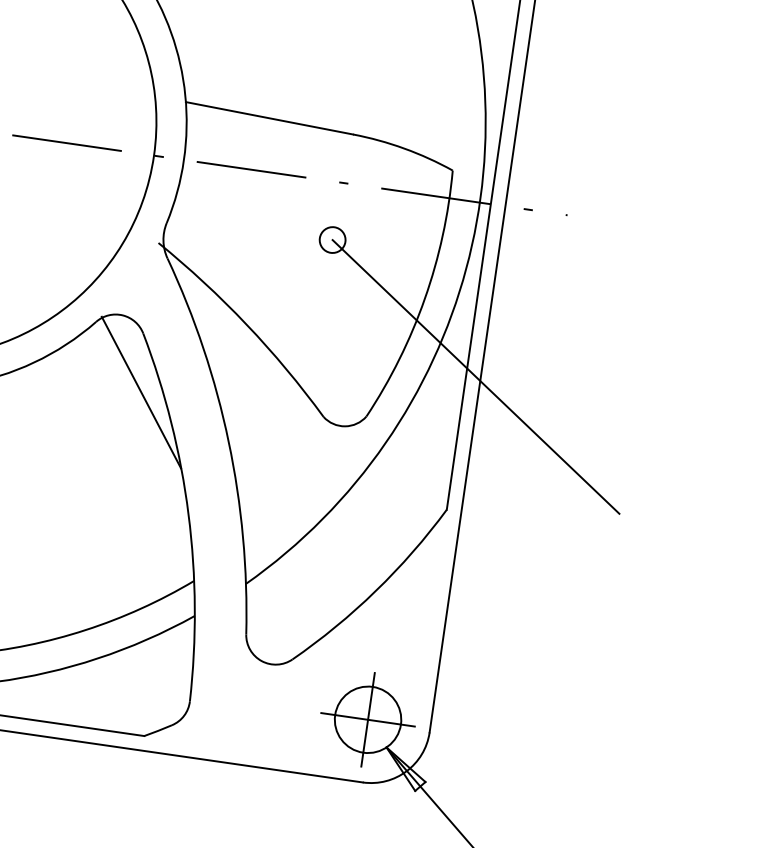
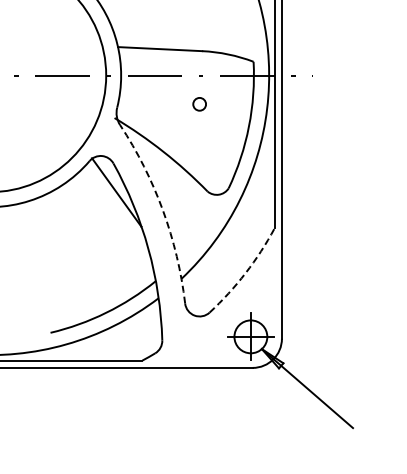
line: (475, 377) -> (279, 161), removed
arc: (229, 441) -> (163, 210), solid -> dashed
arc: (375, 591) -> (245, 273), solid -> dashed

